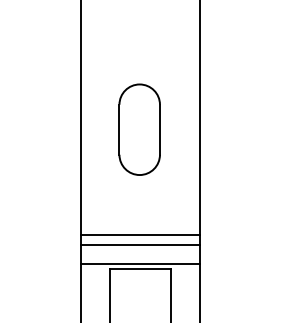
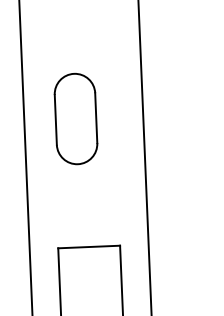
part: (139, 129) -> (75, 118), moved
line: (140, 235) -> (87, 213), removed
line: (140, 244) -> (88, 222), removed
line: (140, 263) -> (88, 241), removed

